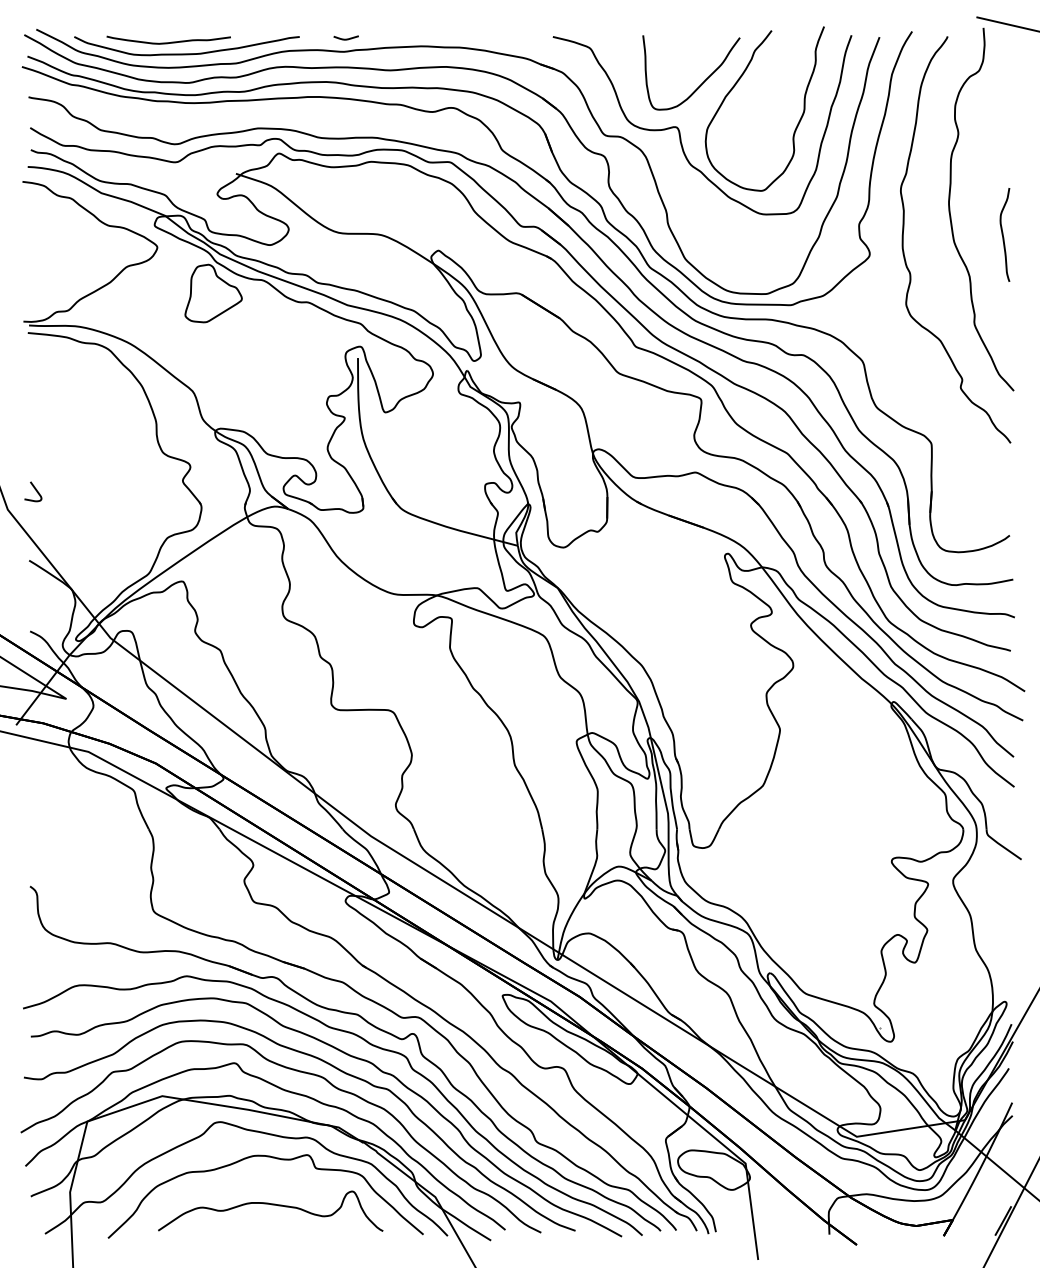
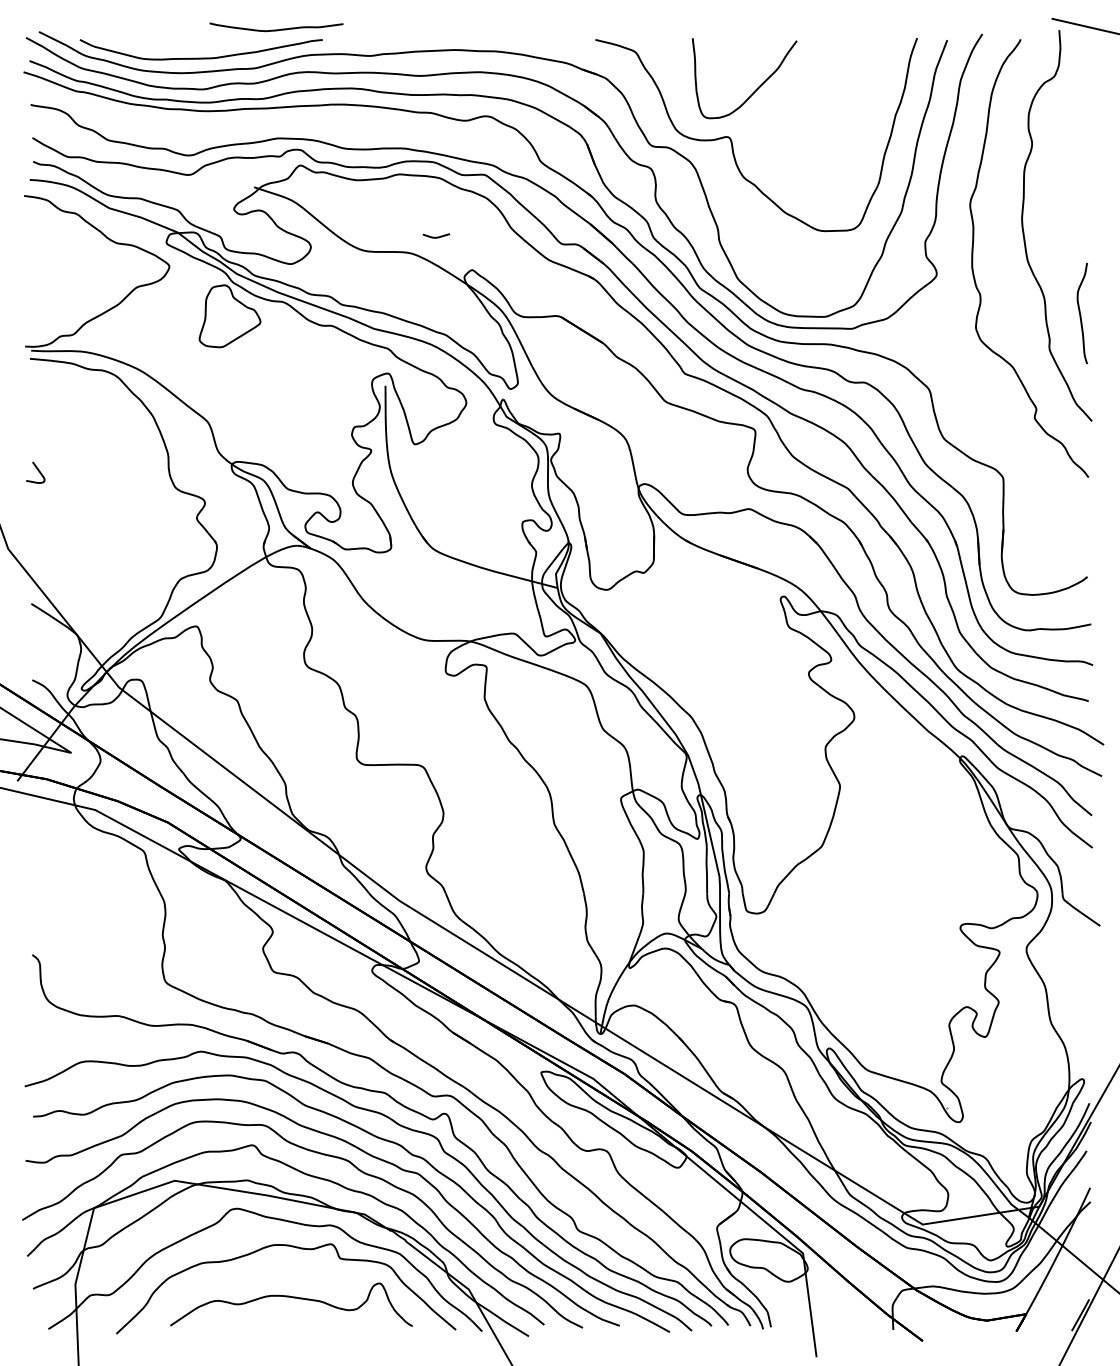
curve: (345, 38) -> (435, 236), moved
curve: (168, 42) -> (276, 29), moved
curve: (796, 125) -> (857, 135), removed
curve: (1003, 234) -> (1080, 313), moved
curve: (34, 489) -> (37, 470), moved

